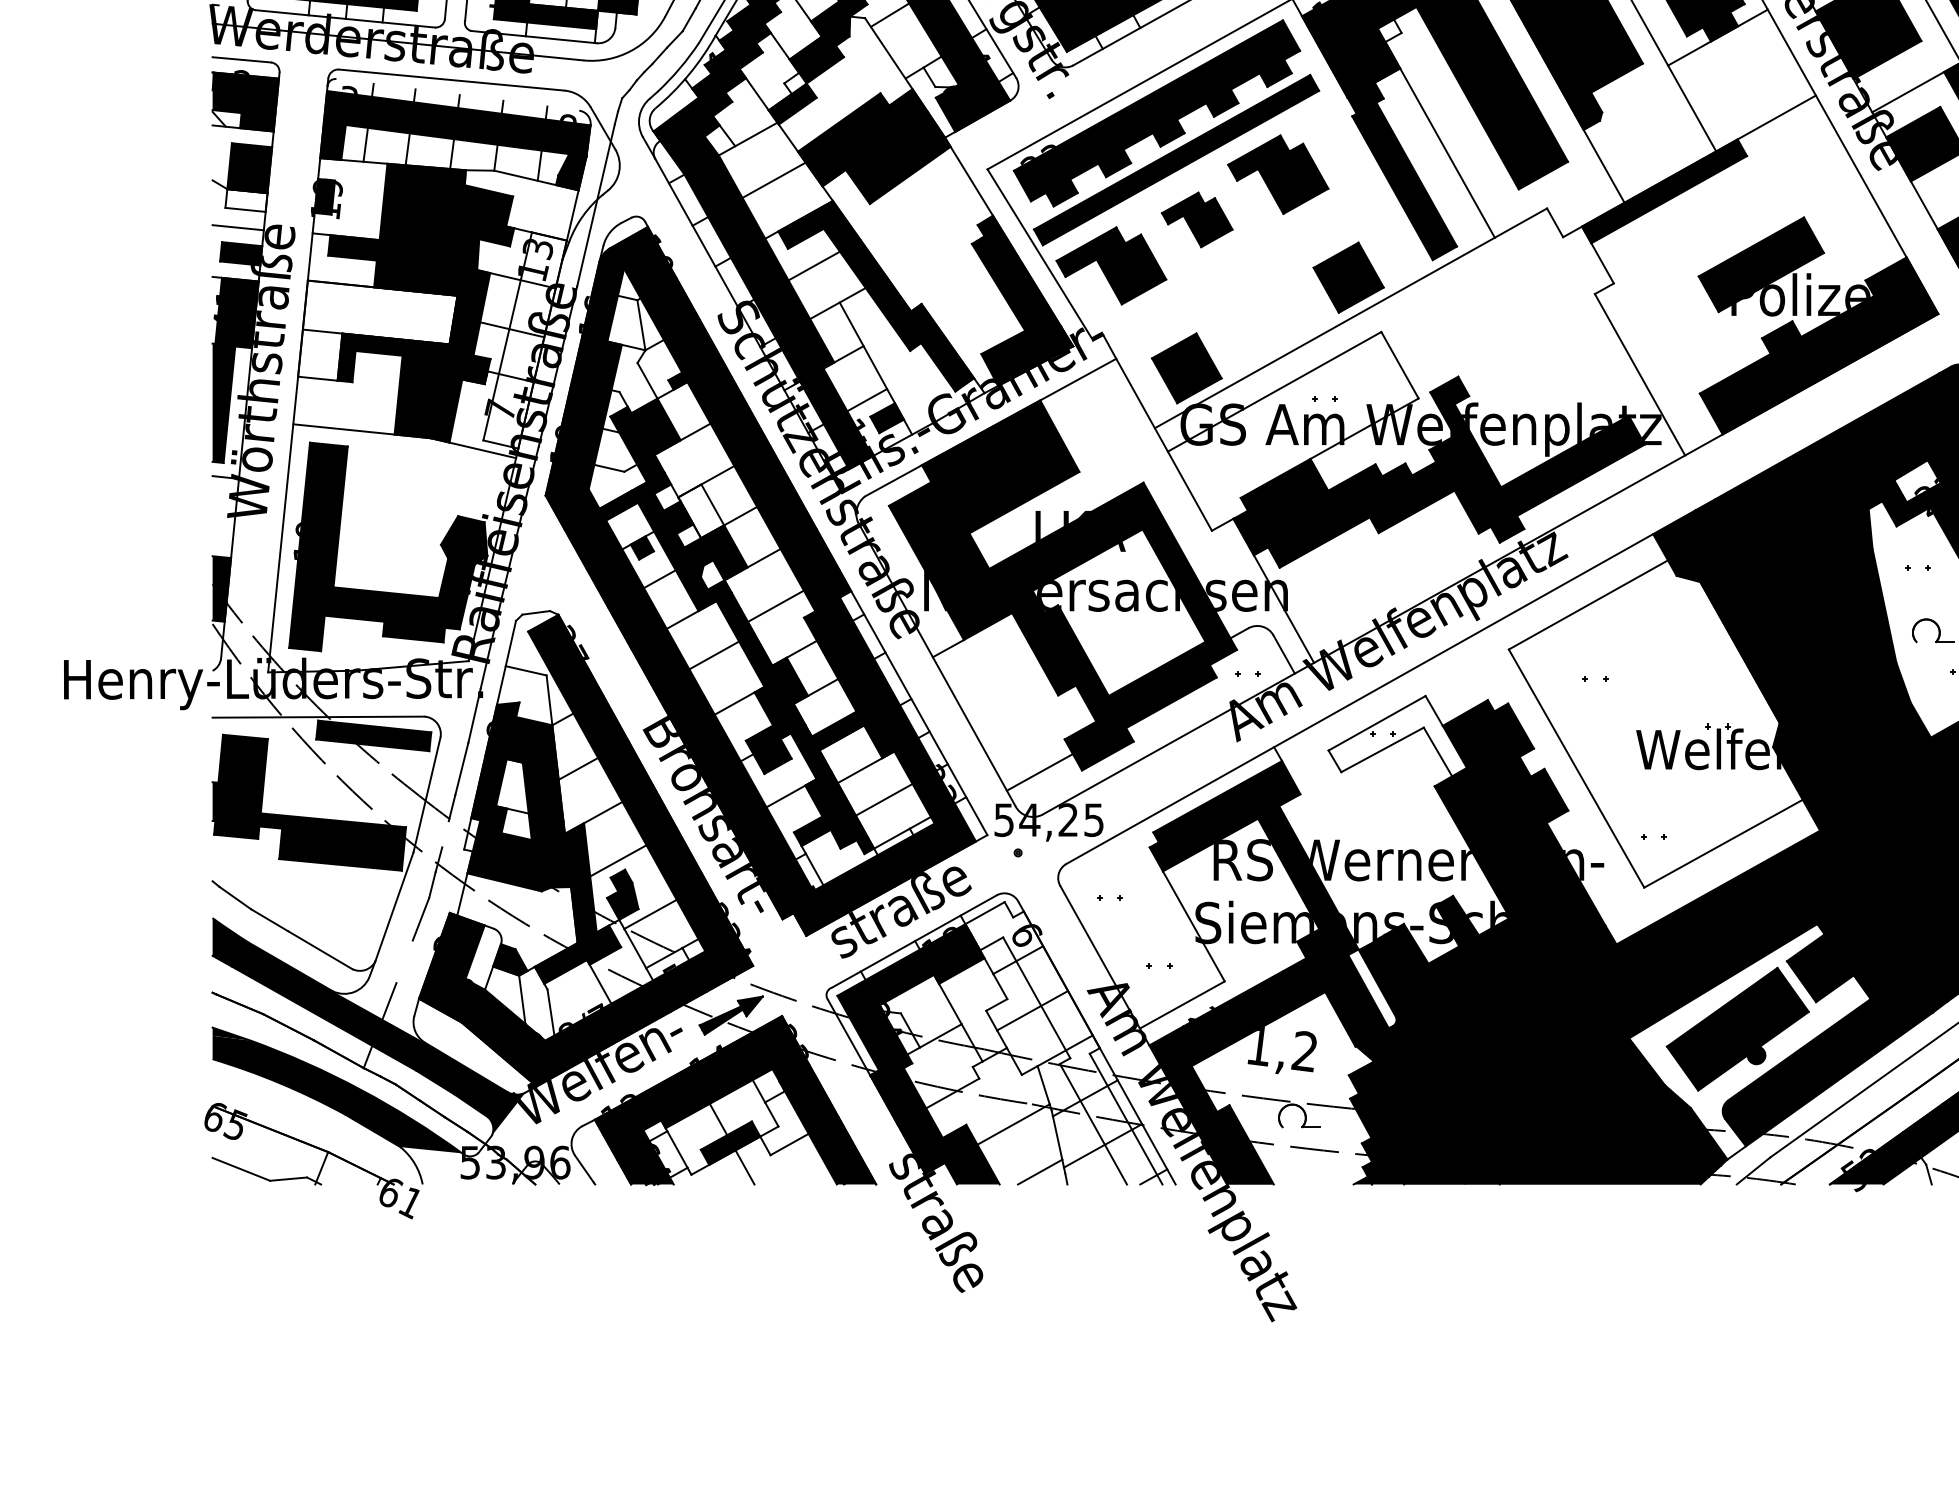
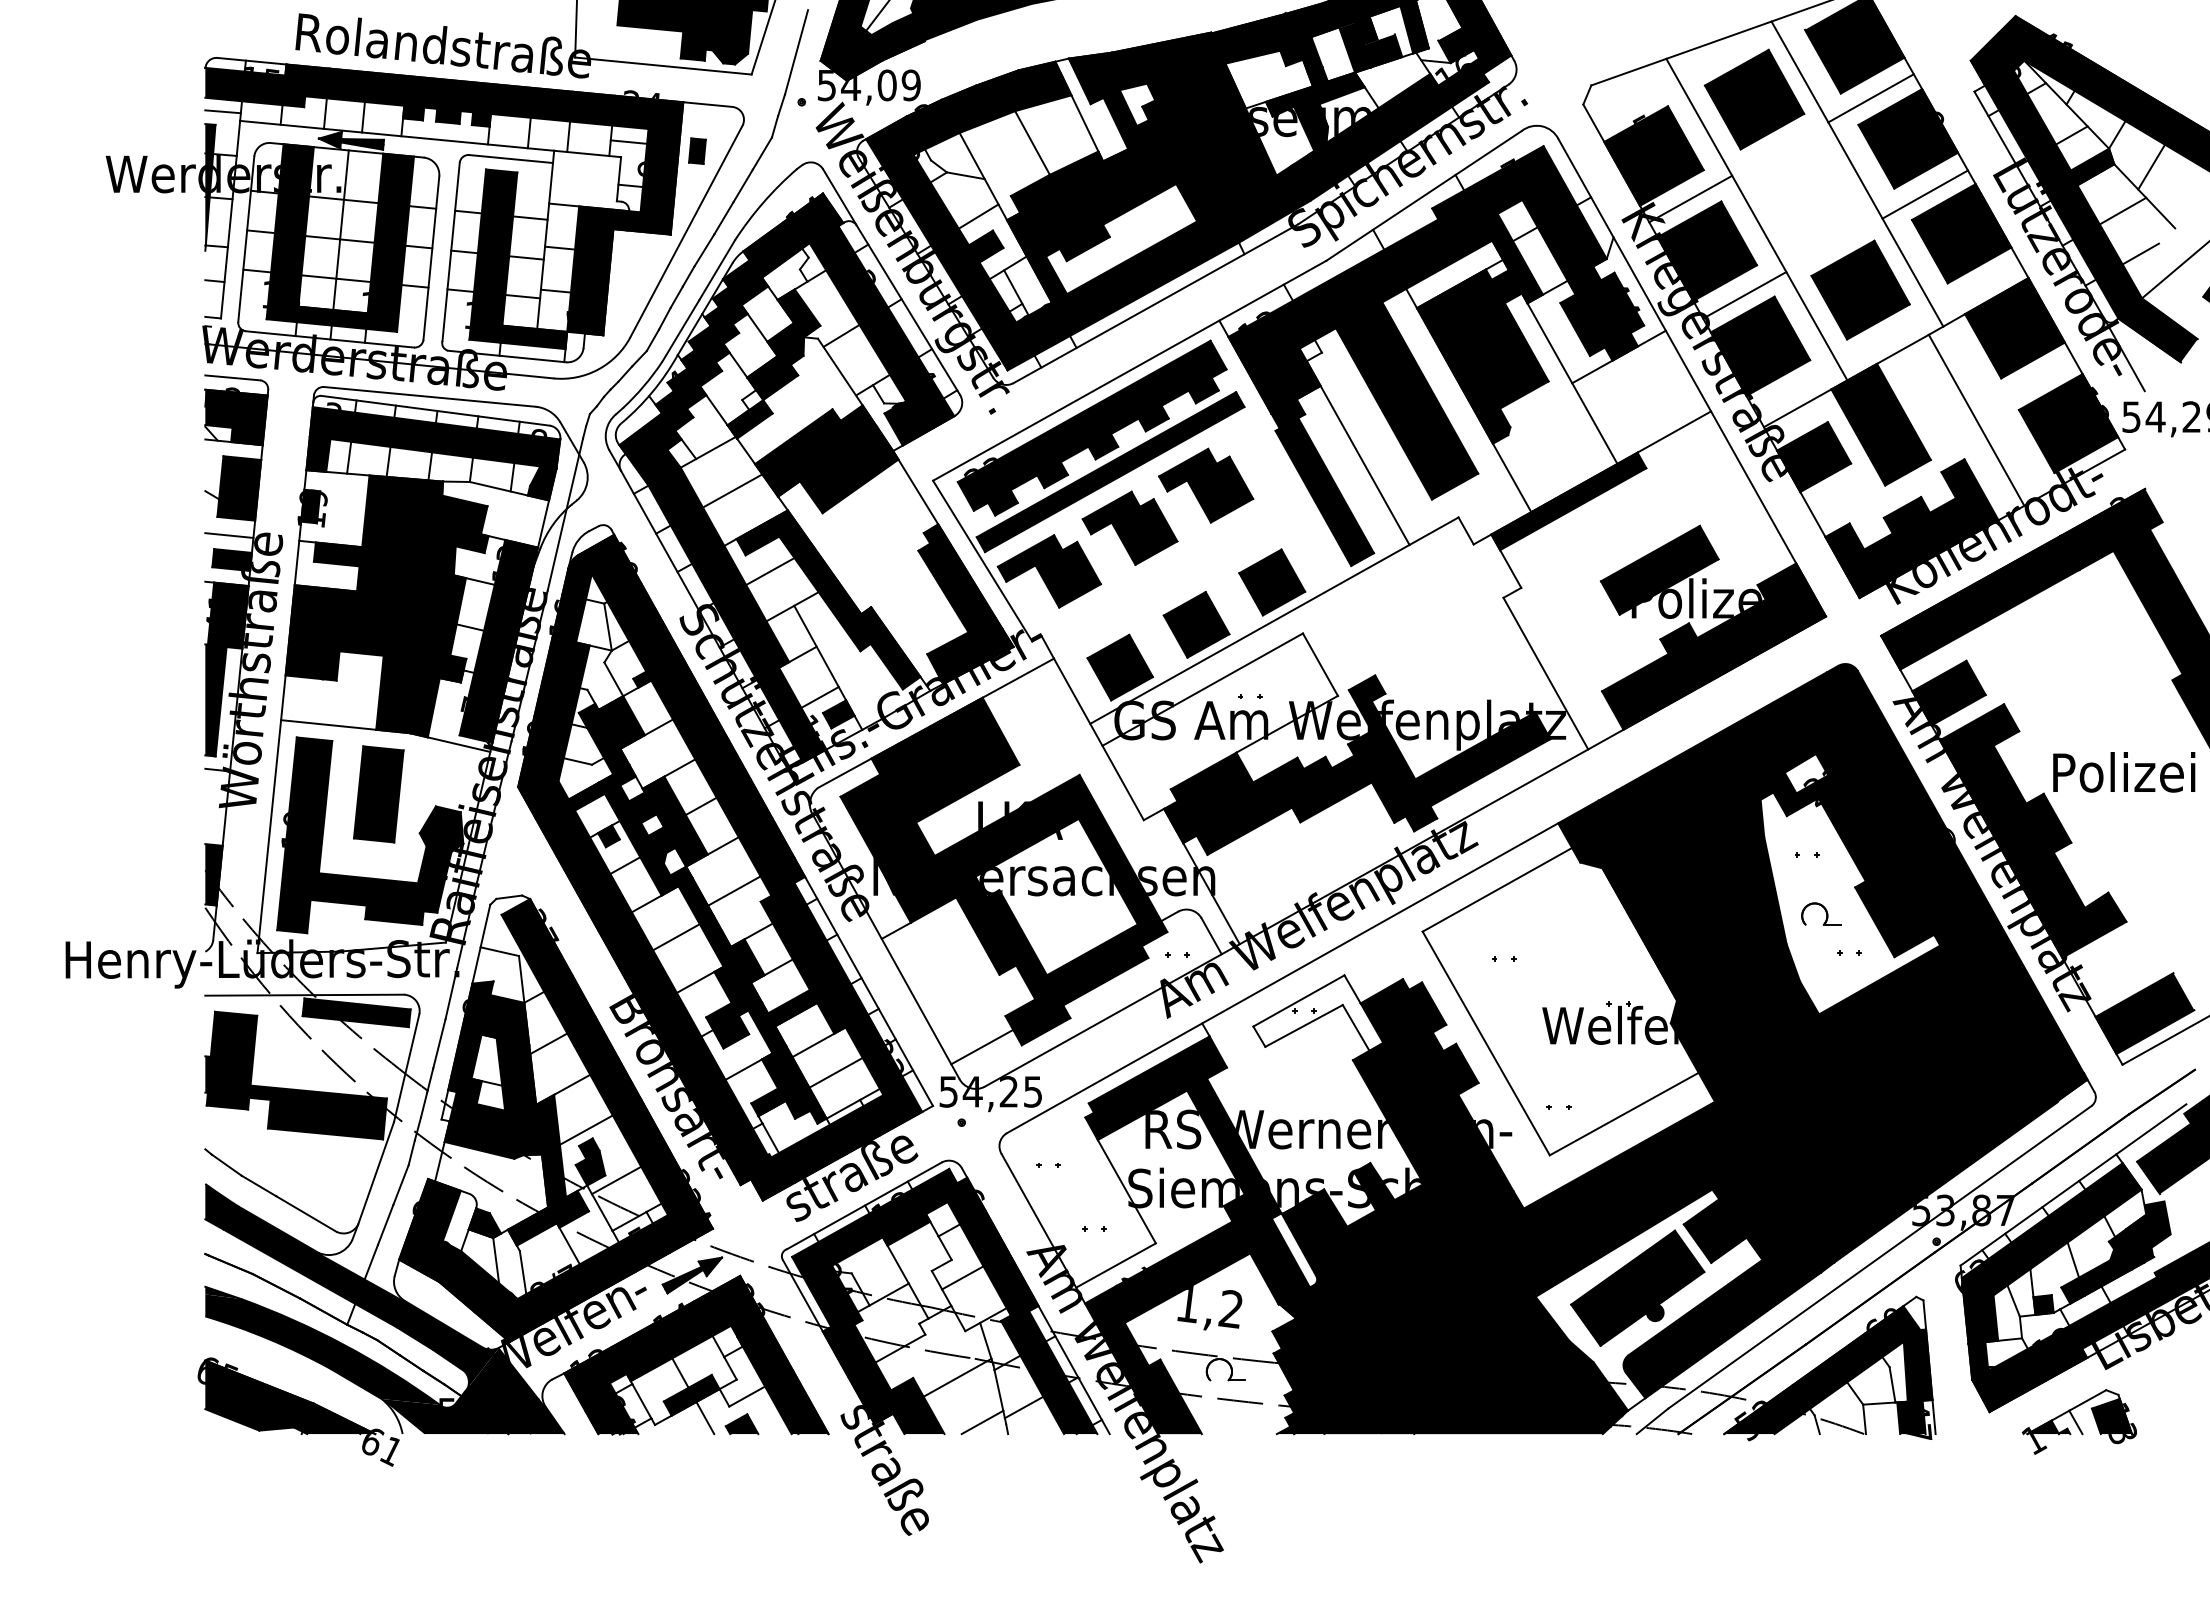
line: (457, 94) -> (435, 410), added
fill: (245, 199) -> (236, 509), added
part: (1196, 219) -> (1129, 527), size x1.43
part: (1268, 322) -> (1196, 624), added
fill: (377, 330) -> (360, 632), added
fill: (524, 339) -> (498, 640), added
part: (397, 503) -> (378, 794), added
fill: (700, 510) -> (663, 801), added
line: (445, 833) -> (424, 1104), added
line: (404, 961) -> (385, 1224), added
fill: (1063, 1043) -> (1004, 1301), added
fill: (497, 1138) -> (472, 1390), added
fill: (303, 1145) -> (290, 1397), added
part: (783, 1173) -> (741, 1423), added

